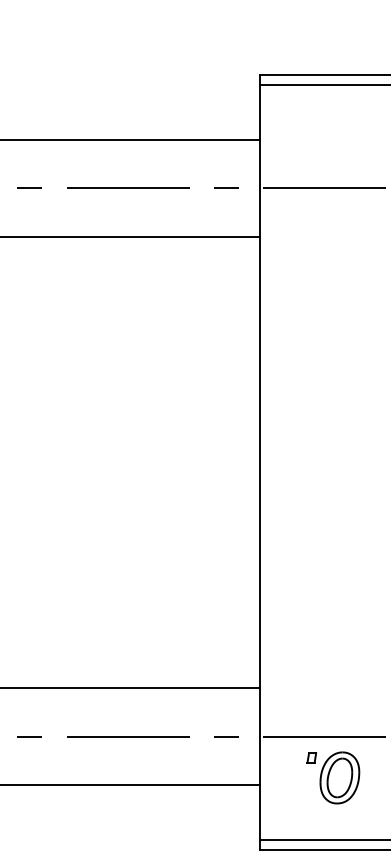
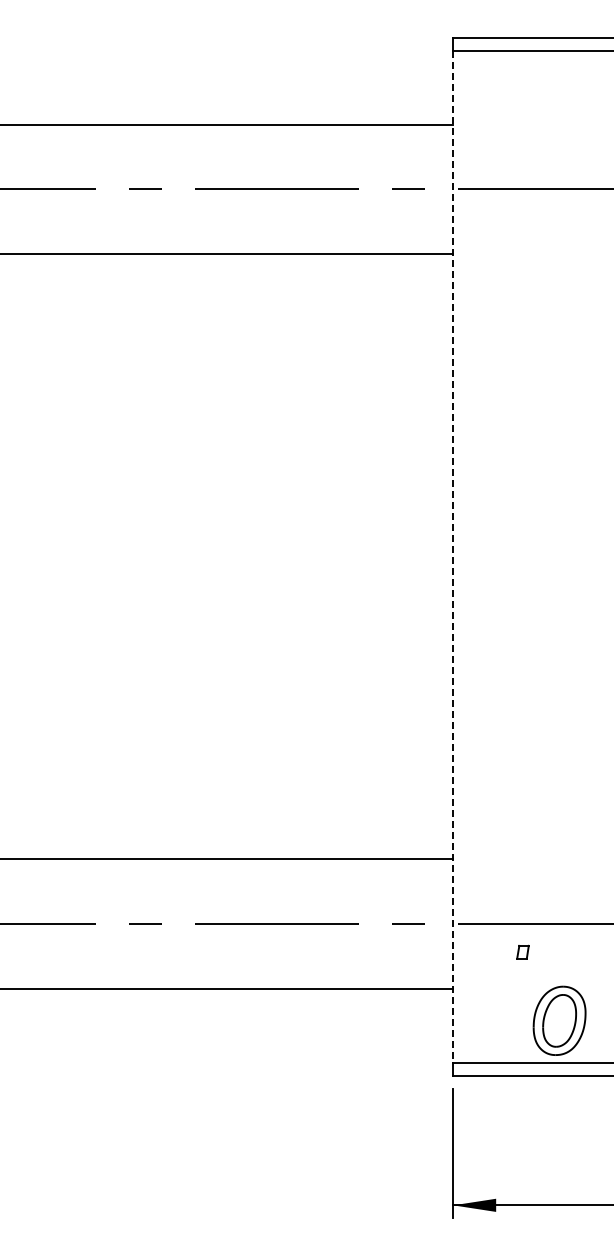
line: (259, 462) -> (453, 556), solid -> dashed
part: (339, 777) -> (559, 1020), moved

